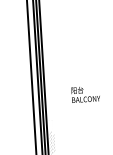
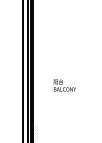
text: (85, 94) -> (64, 85), moved

